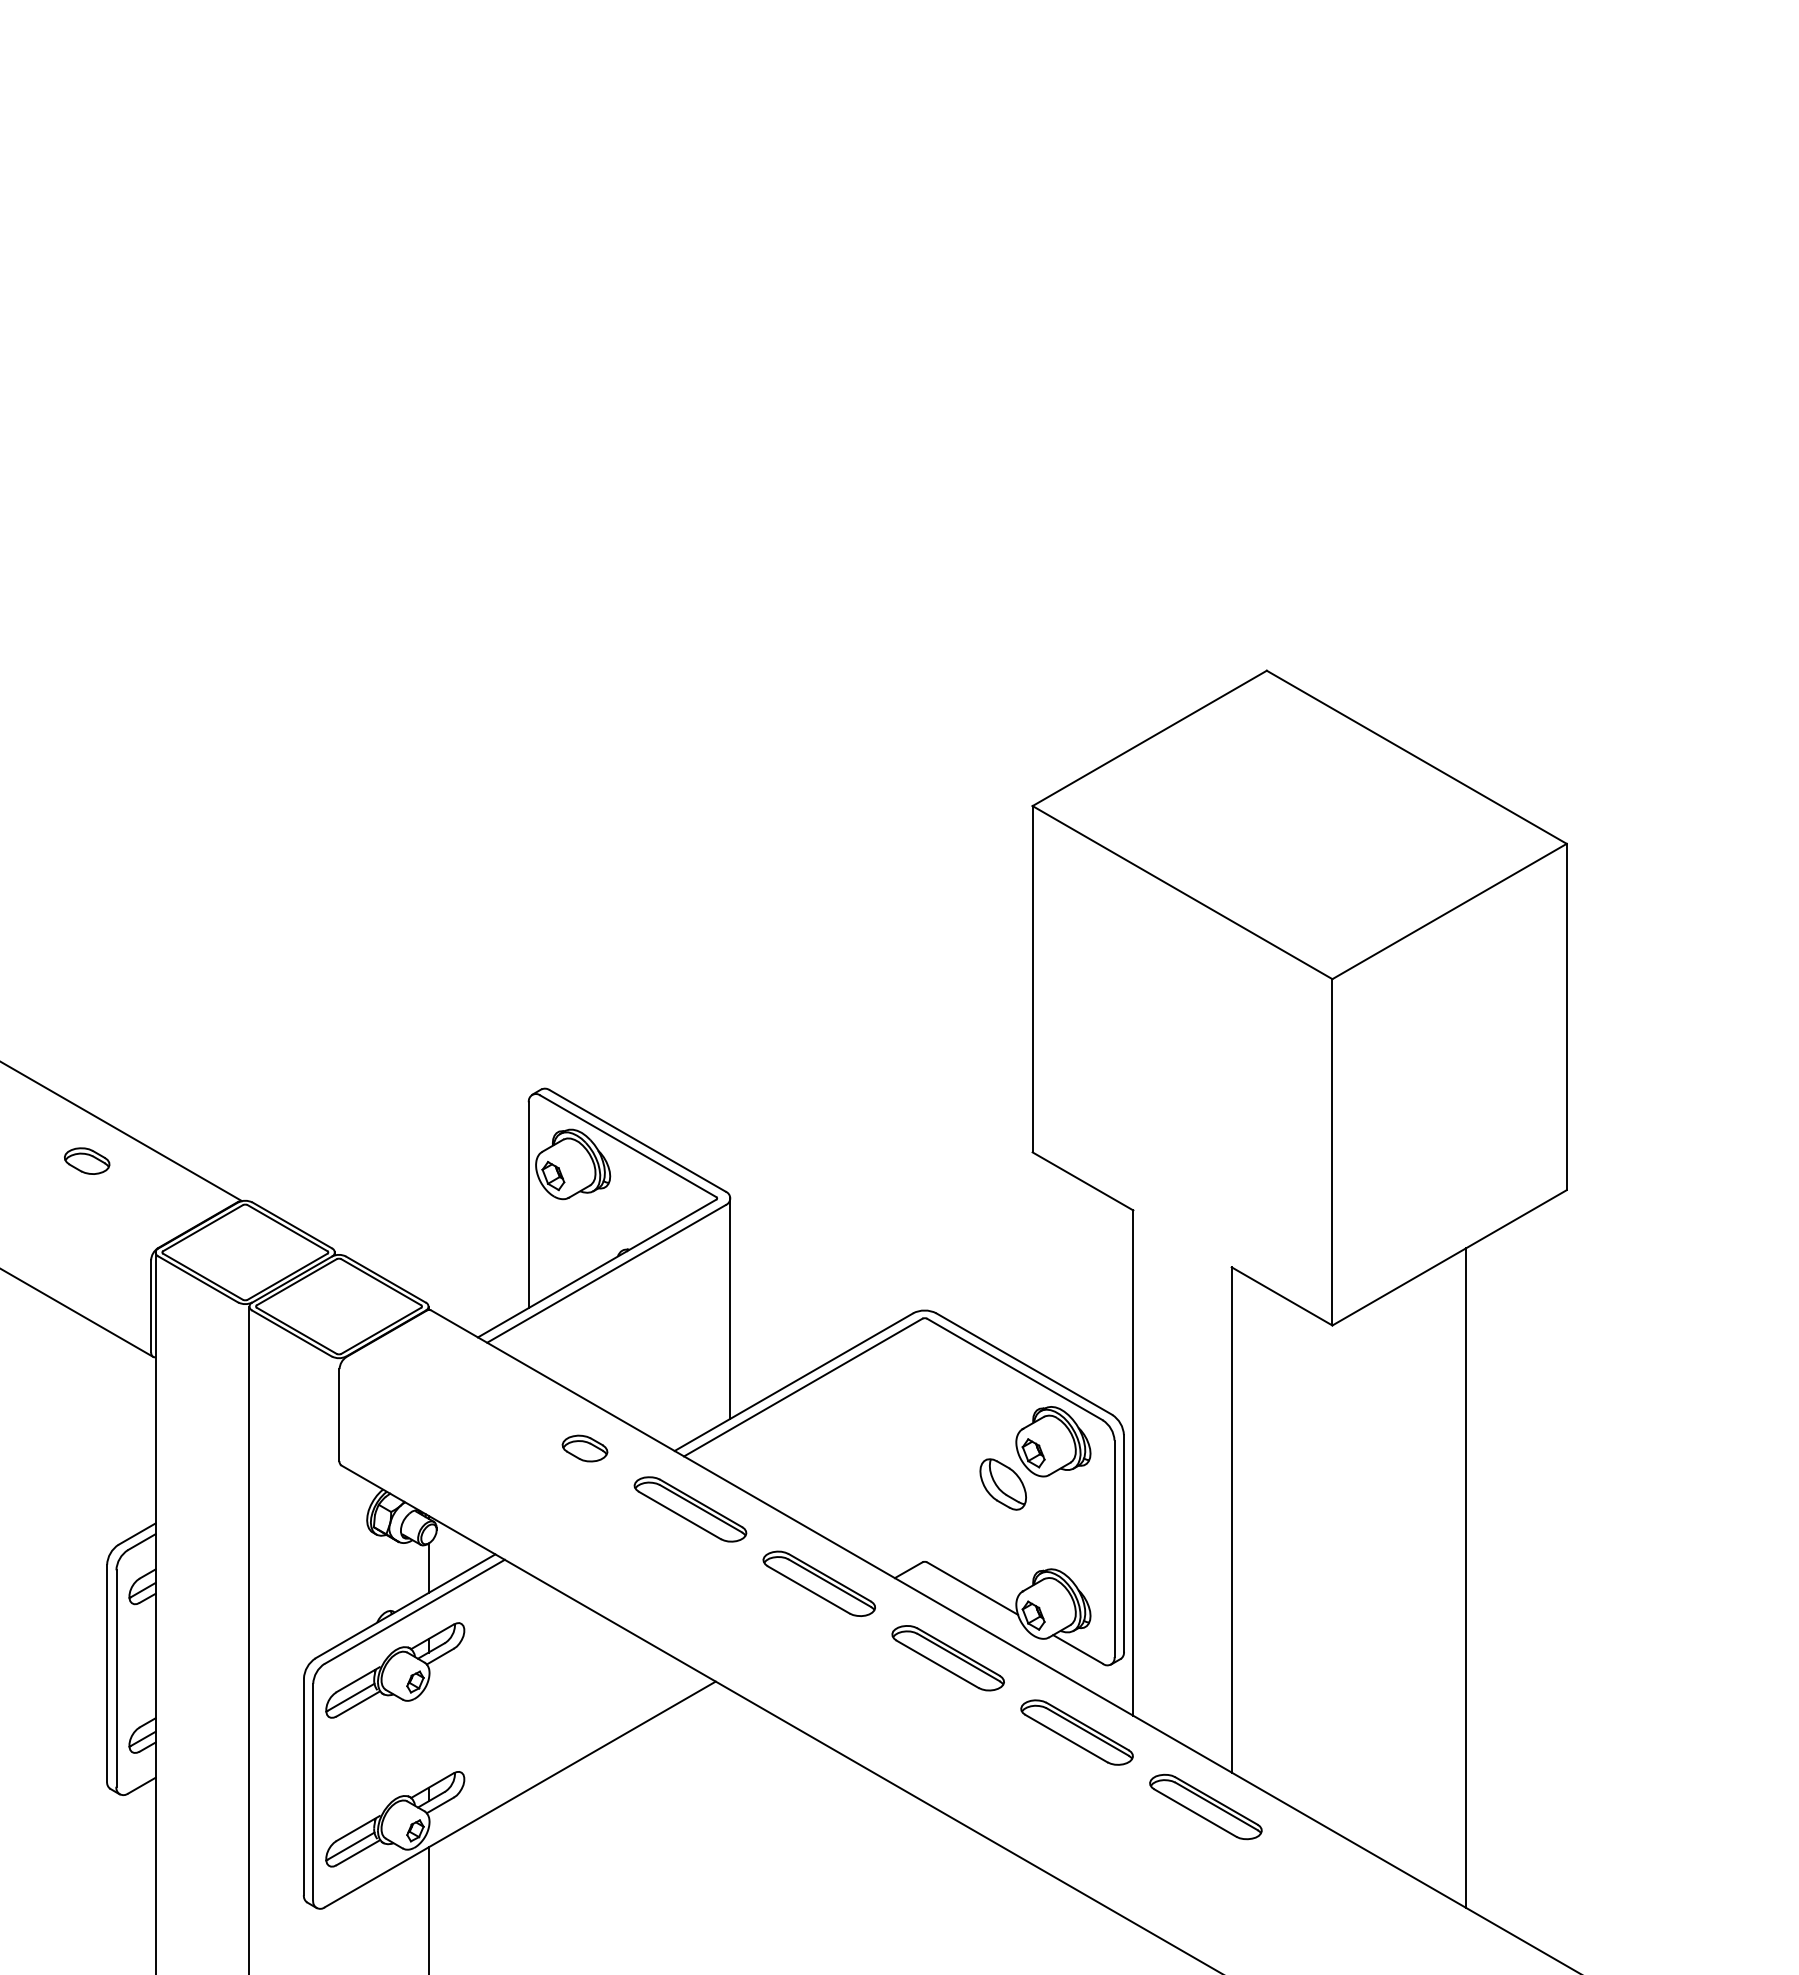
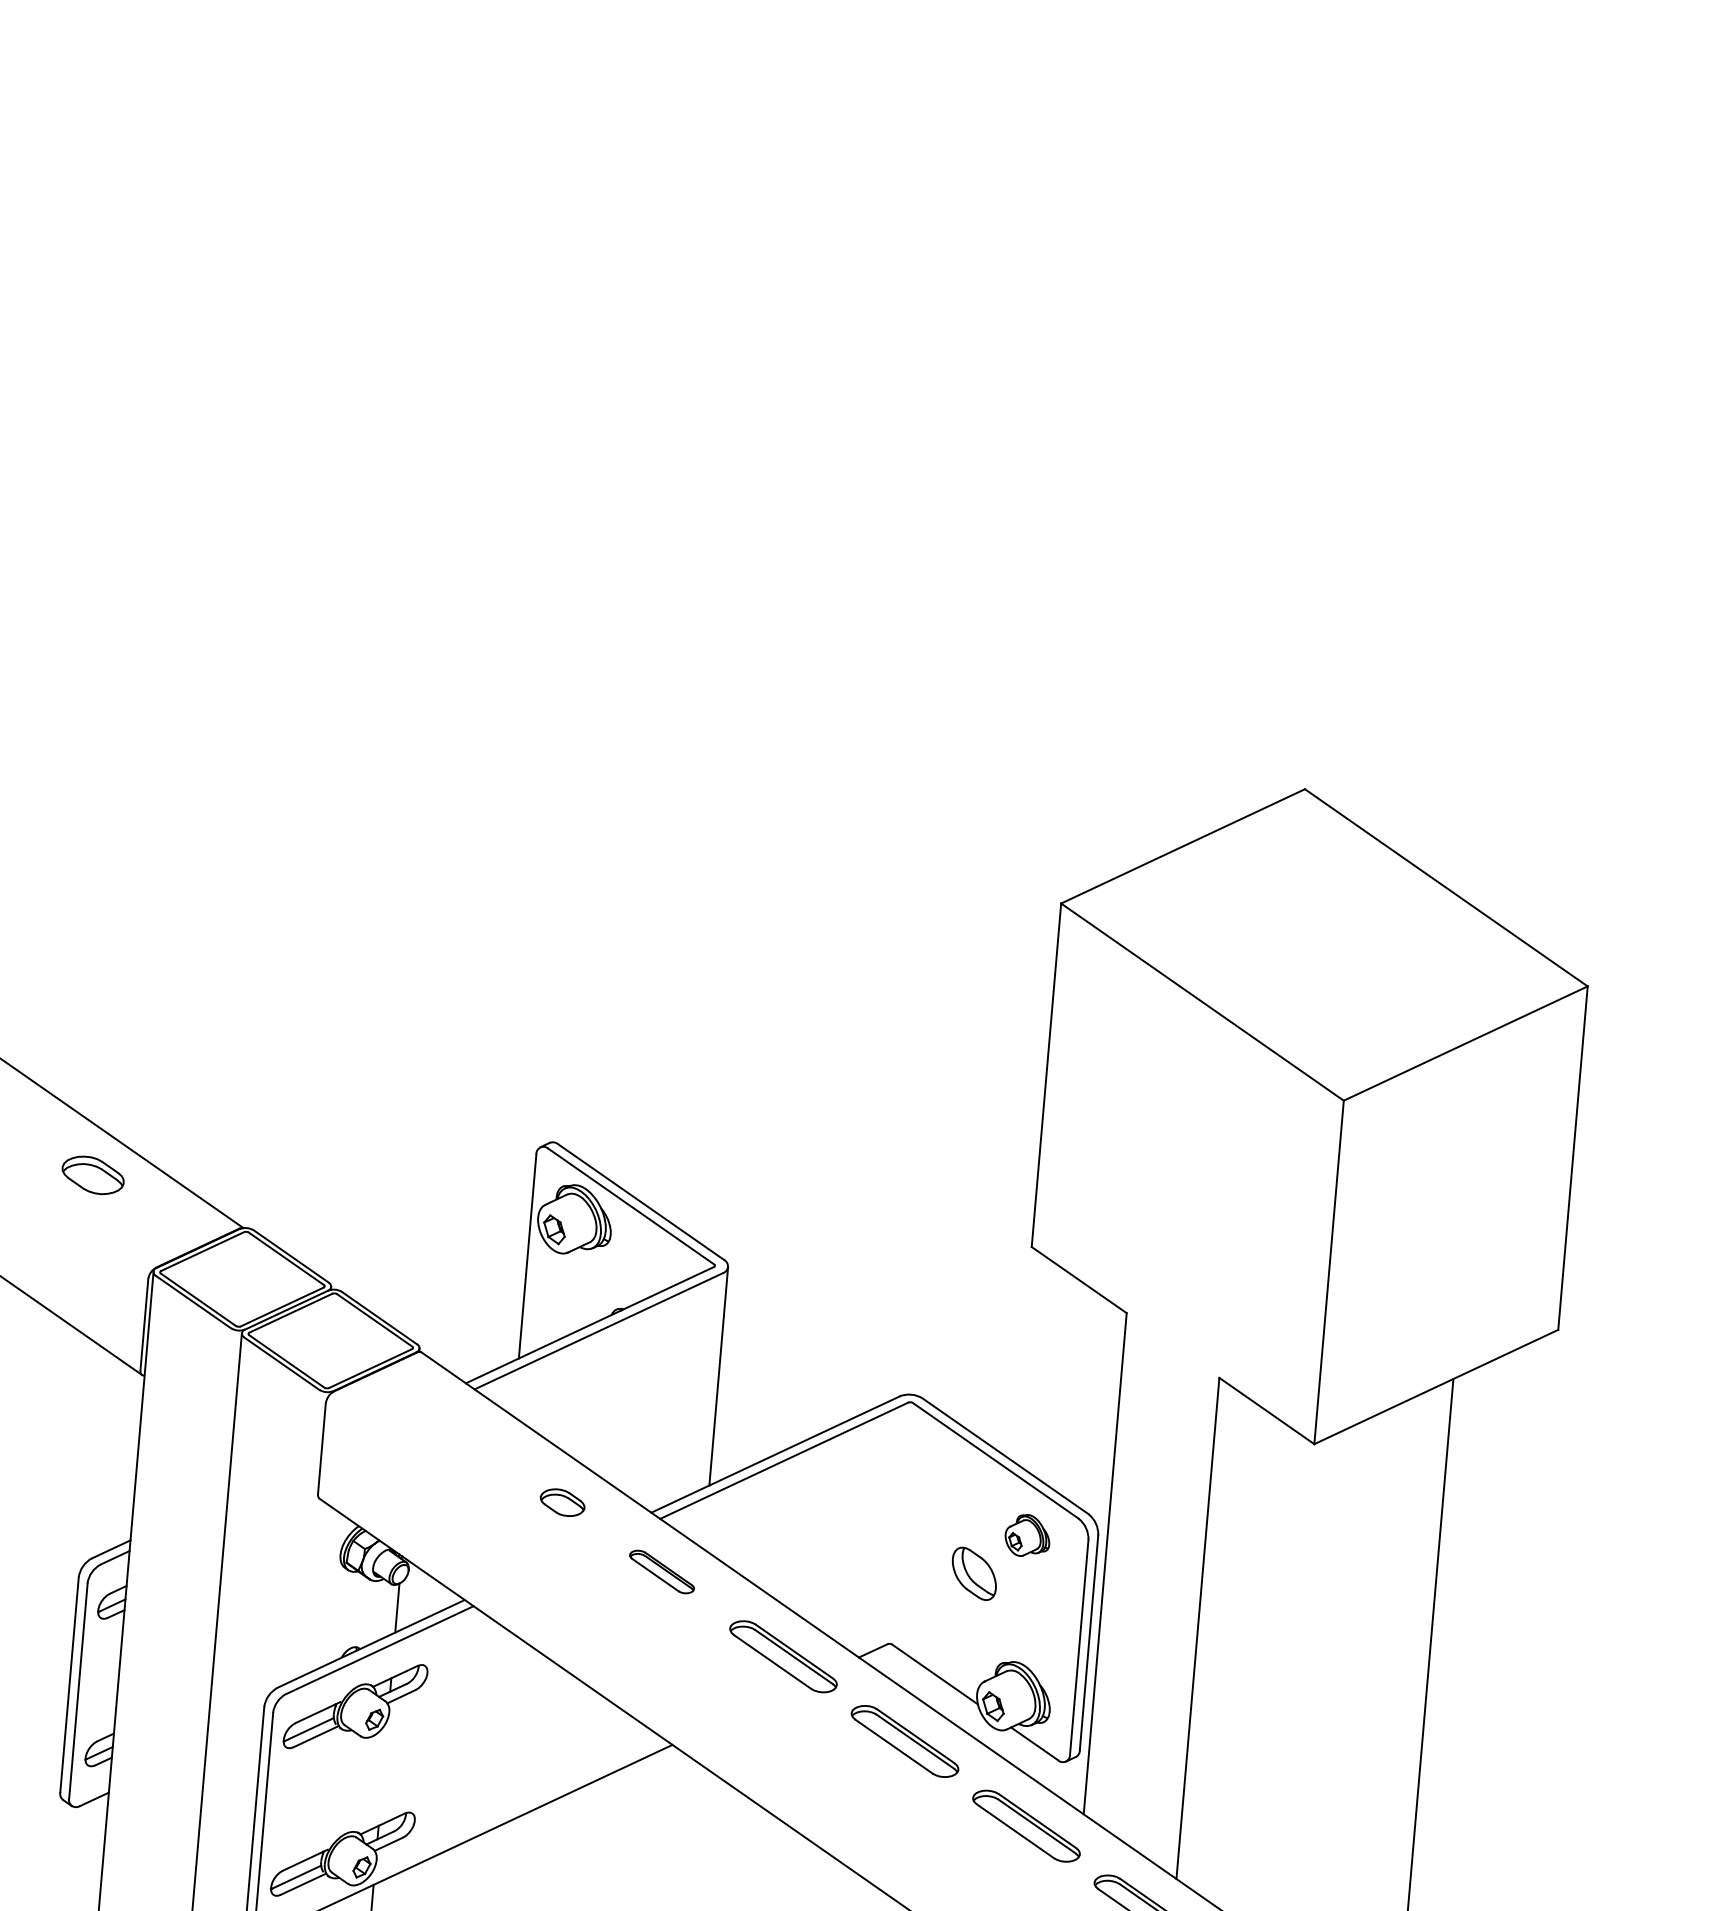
part: (87, 1160) -> (93, 1174), size x1.4
part: (1053, 1441) -> (1027, 1535), size x0.6
part: (690, 1509) -> (662, 1572), size x0.6

